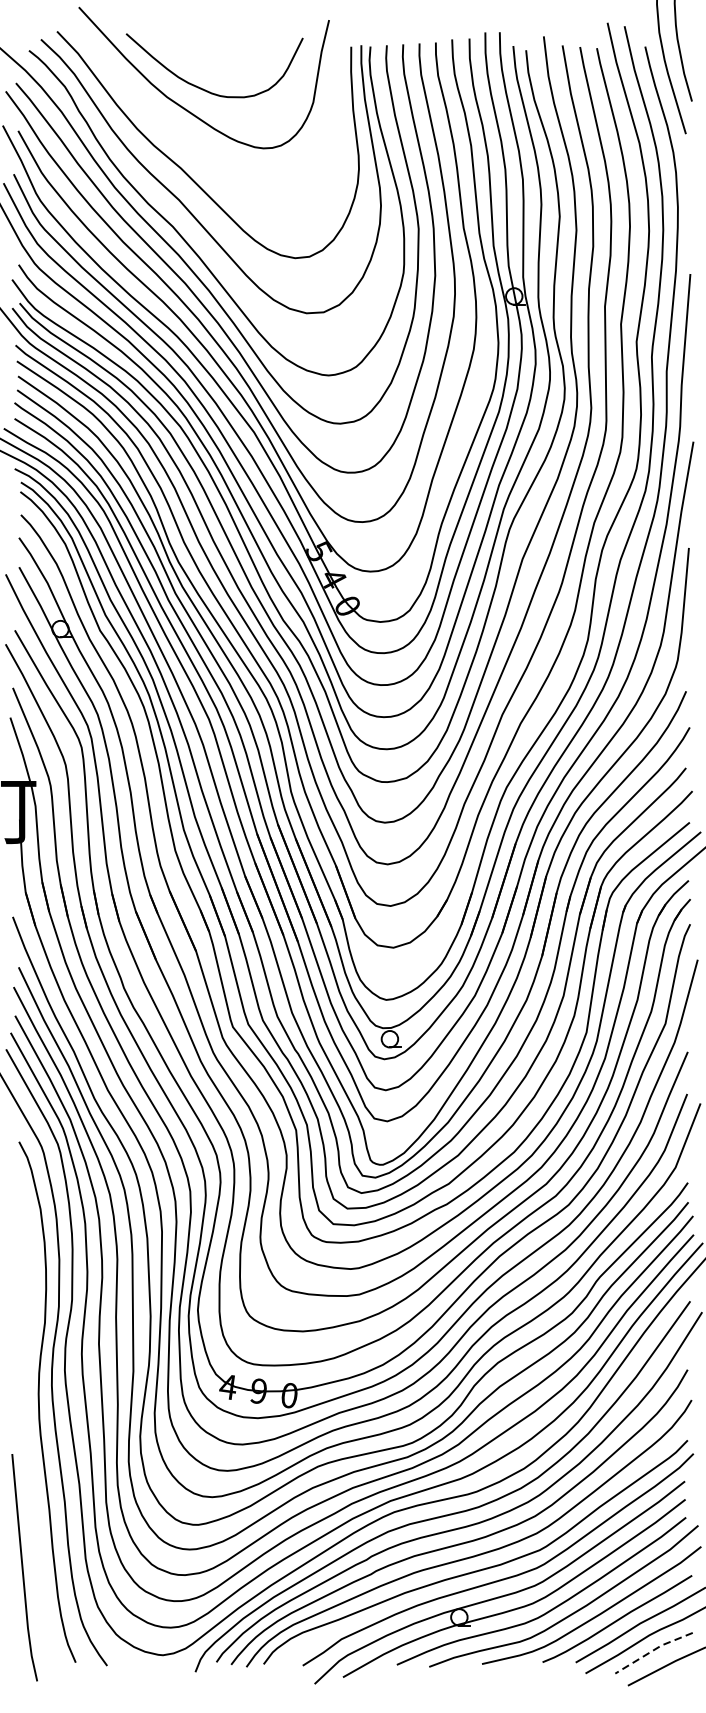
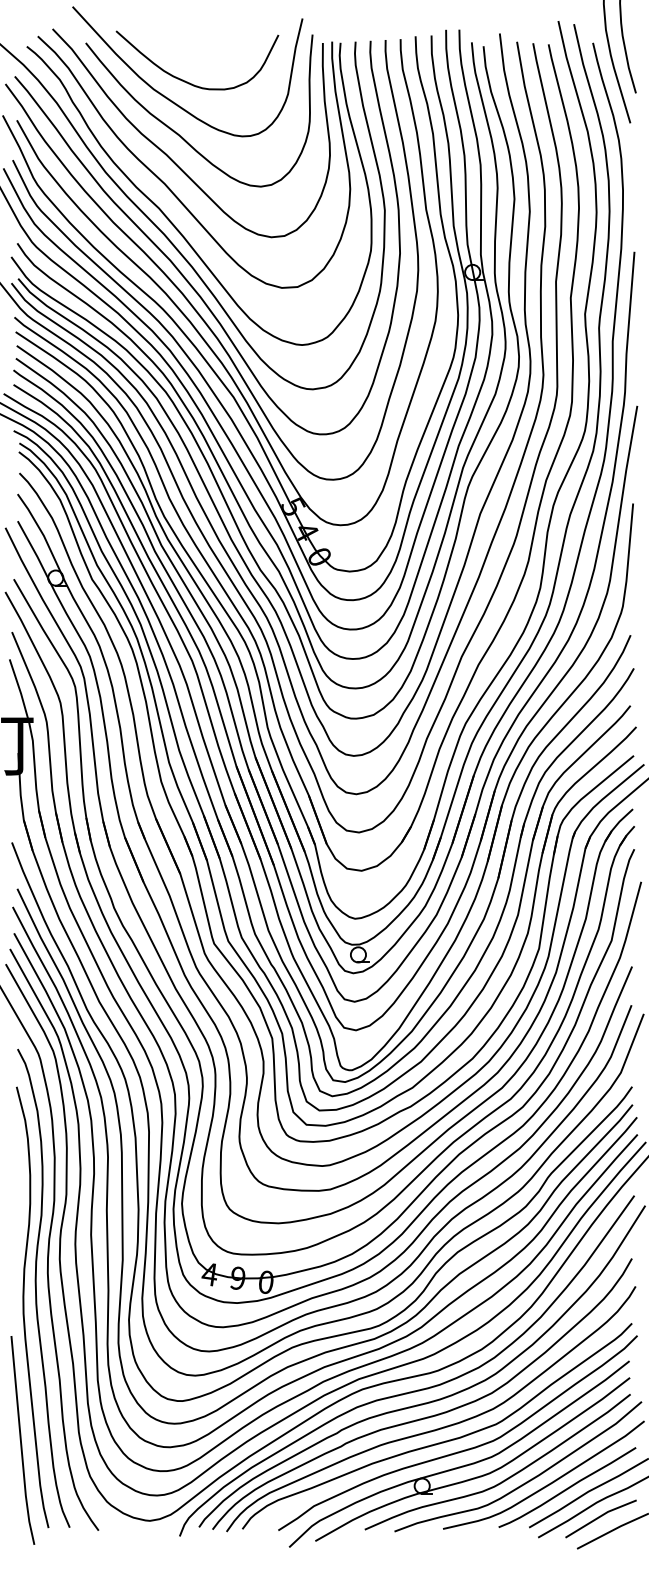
curve: (198, 148) -> (182, 136), added
curve: (26, 1423) -> (24, 1307), added
line: (653, 1650) -> (600, 1516), dashed -> solid

